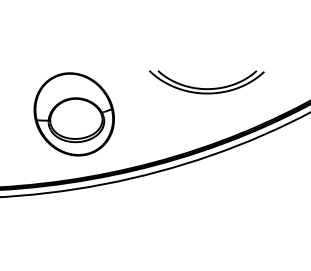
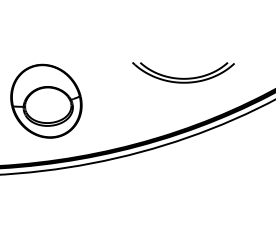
part: (73, 114) -> (45, 101), moved

